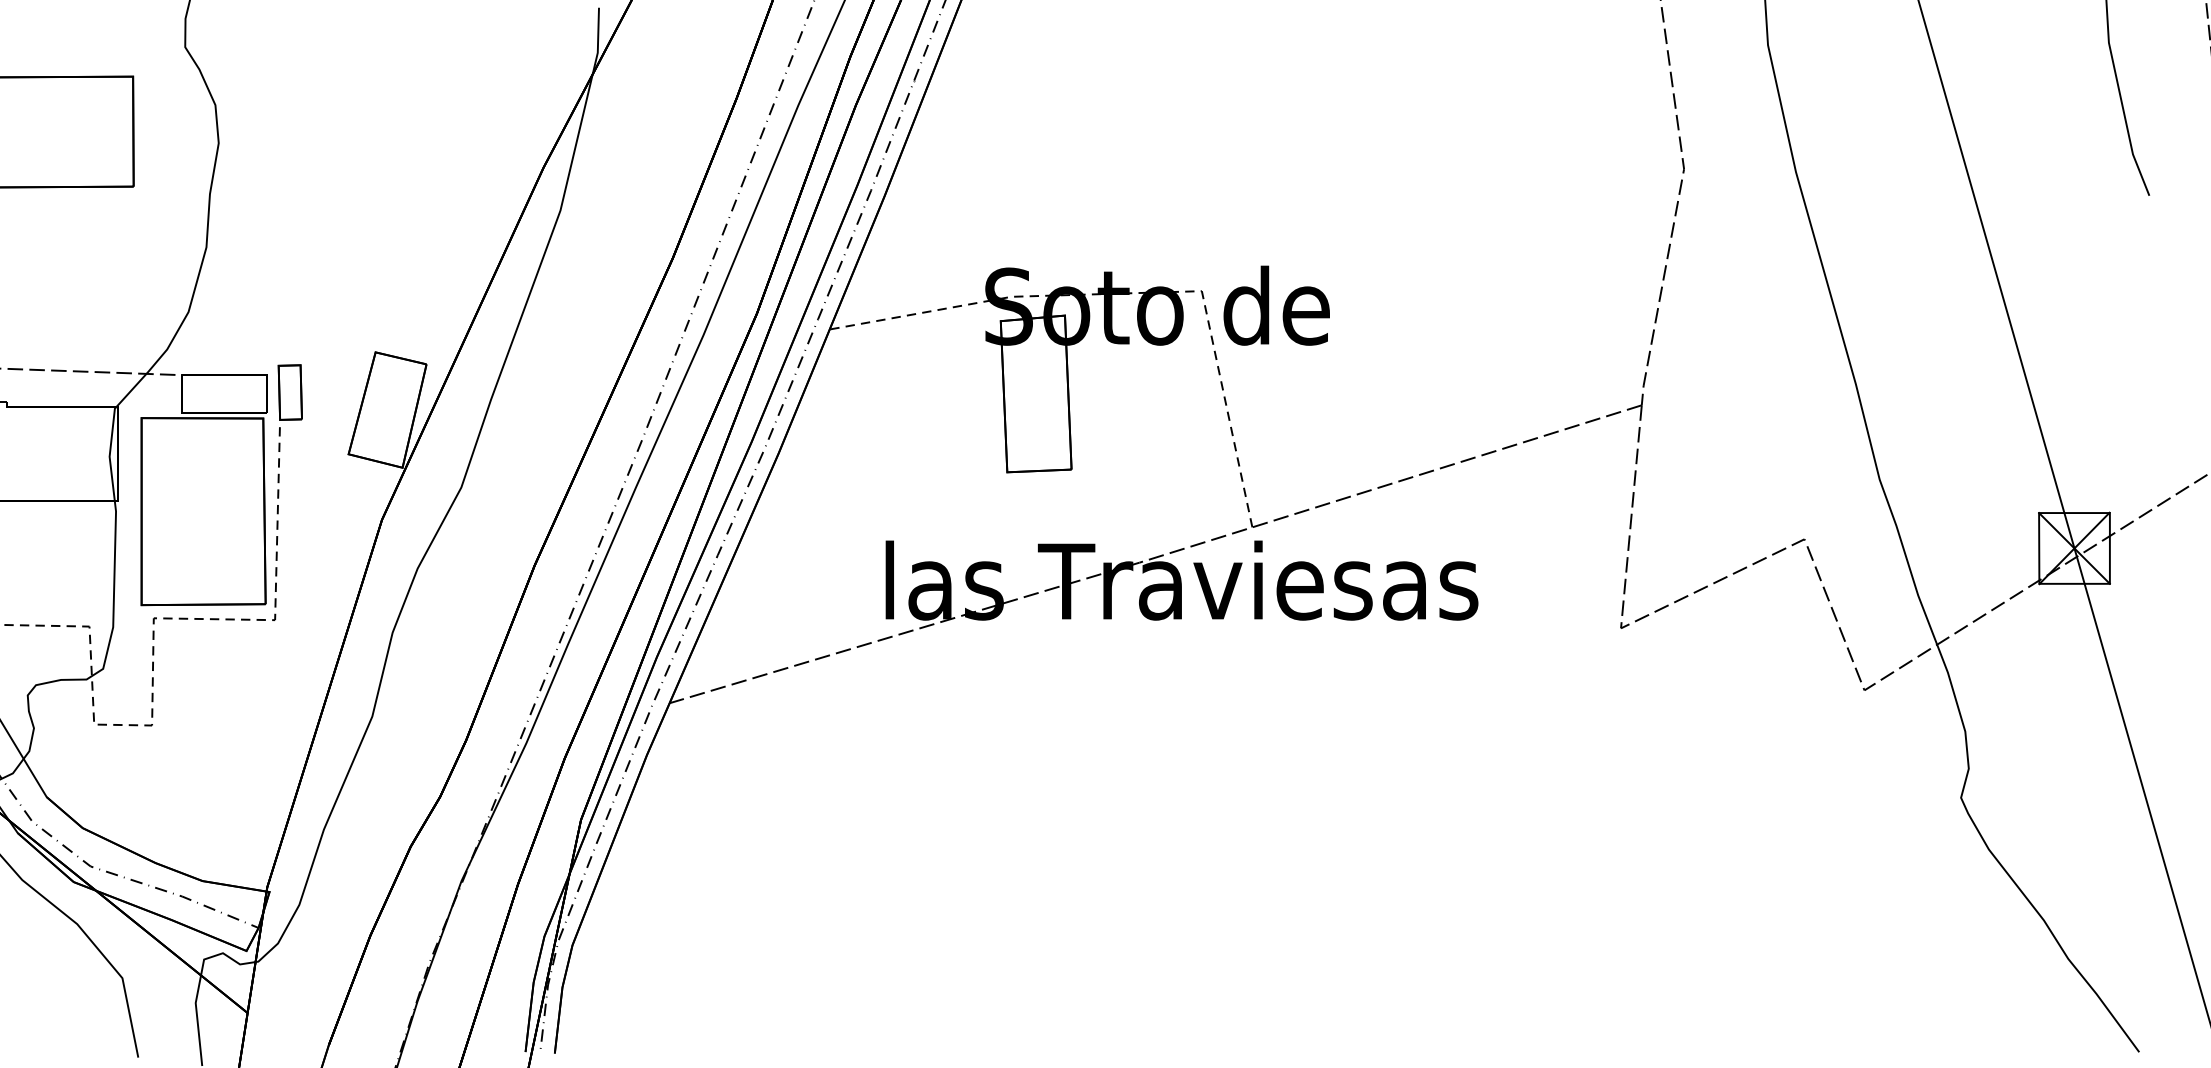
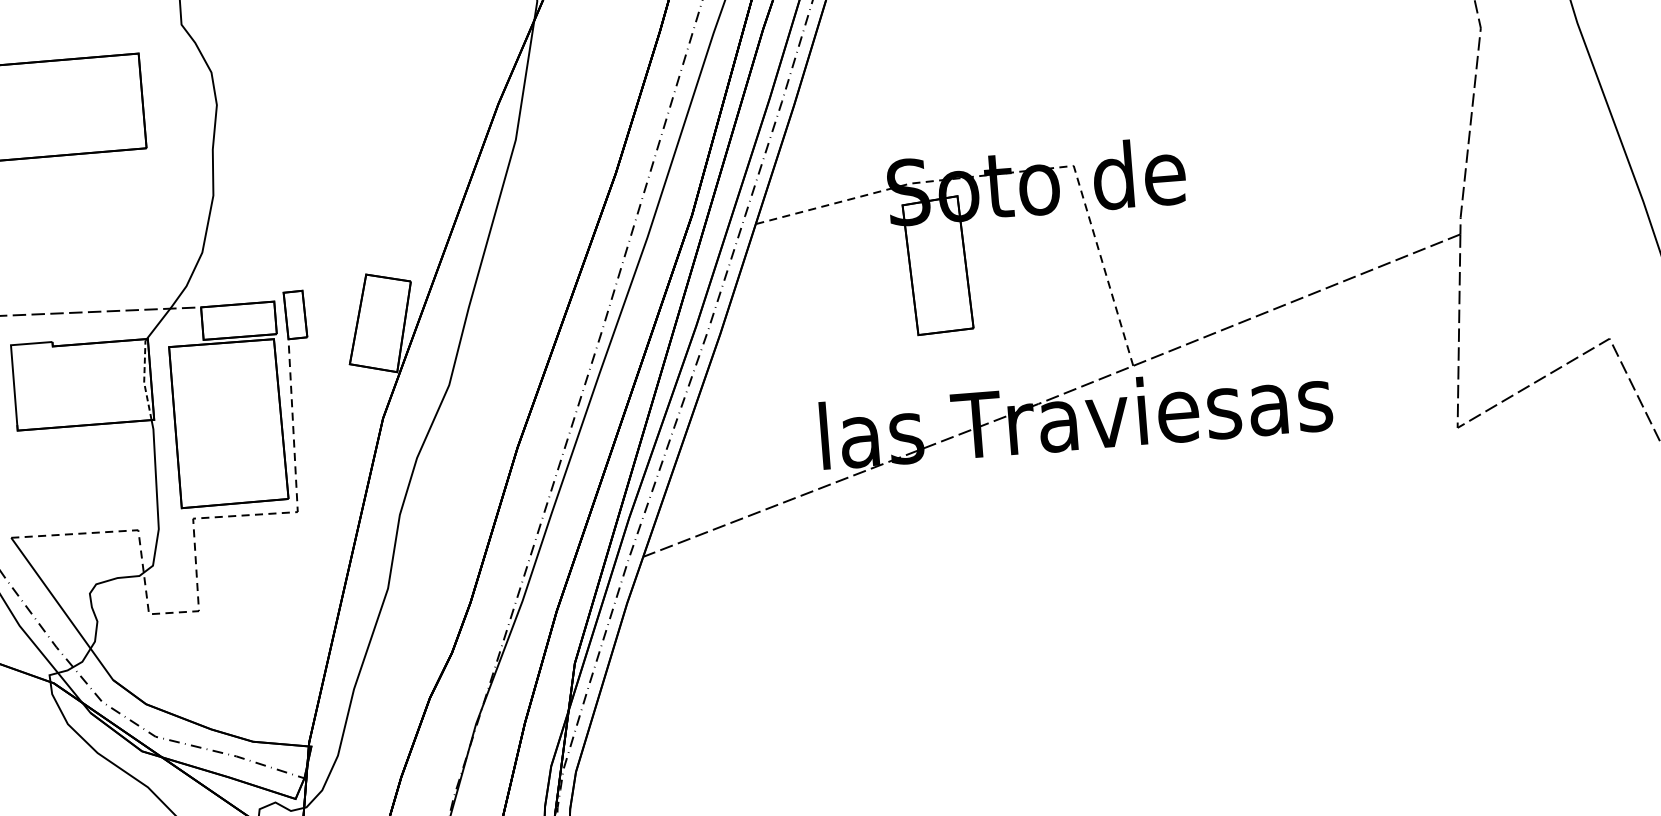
line: (109, 453) -> (143, 379), solid -> dashed

